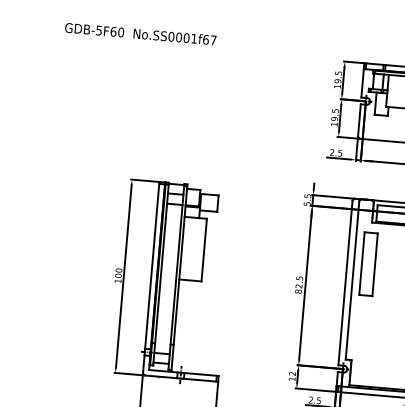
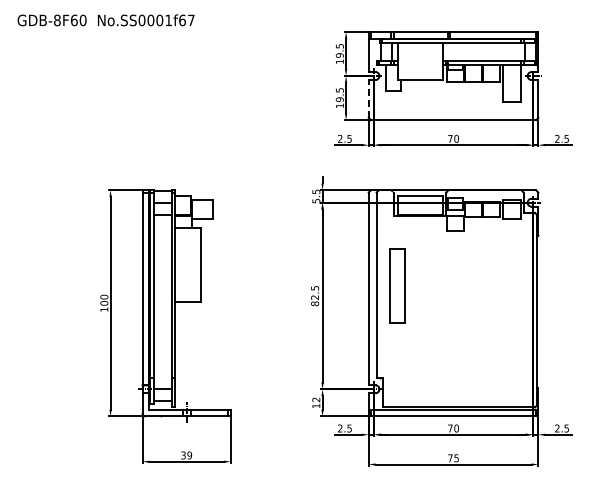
text: (99, 30) -> (57, 20), GDB-5F60 -> GDB-8F60
line: (359, 120) -> (368, 98), solid -> dashed
part: (368, 263) -> (397, 285), moved

